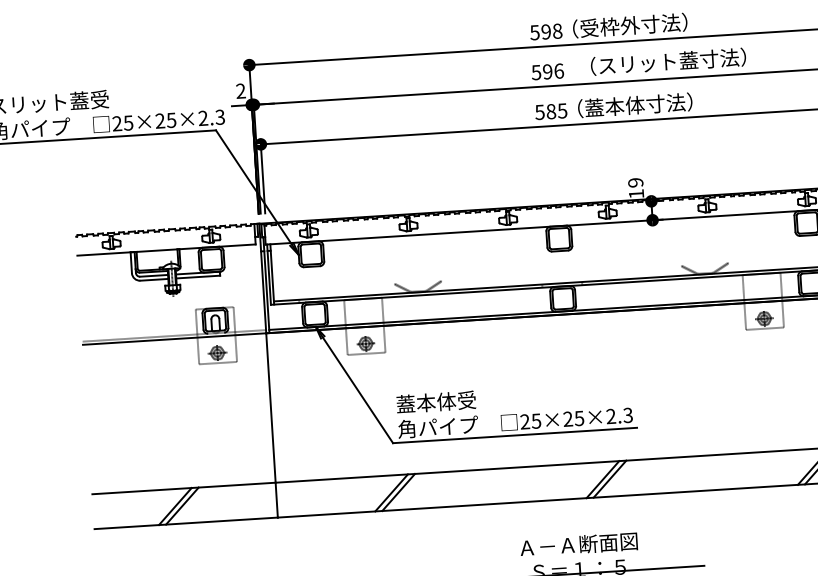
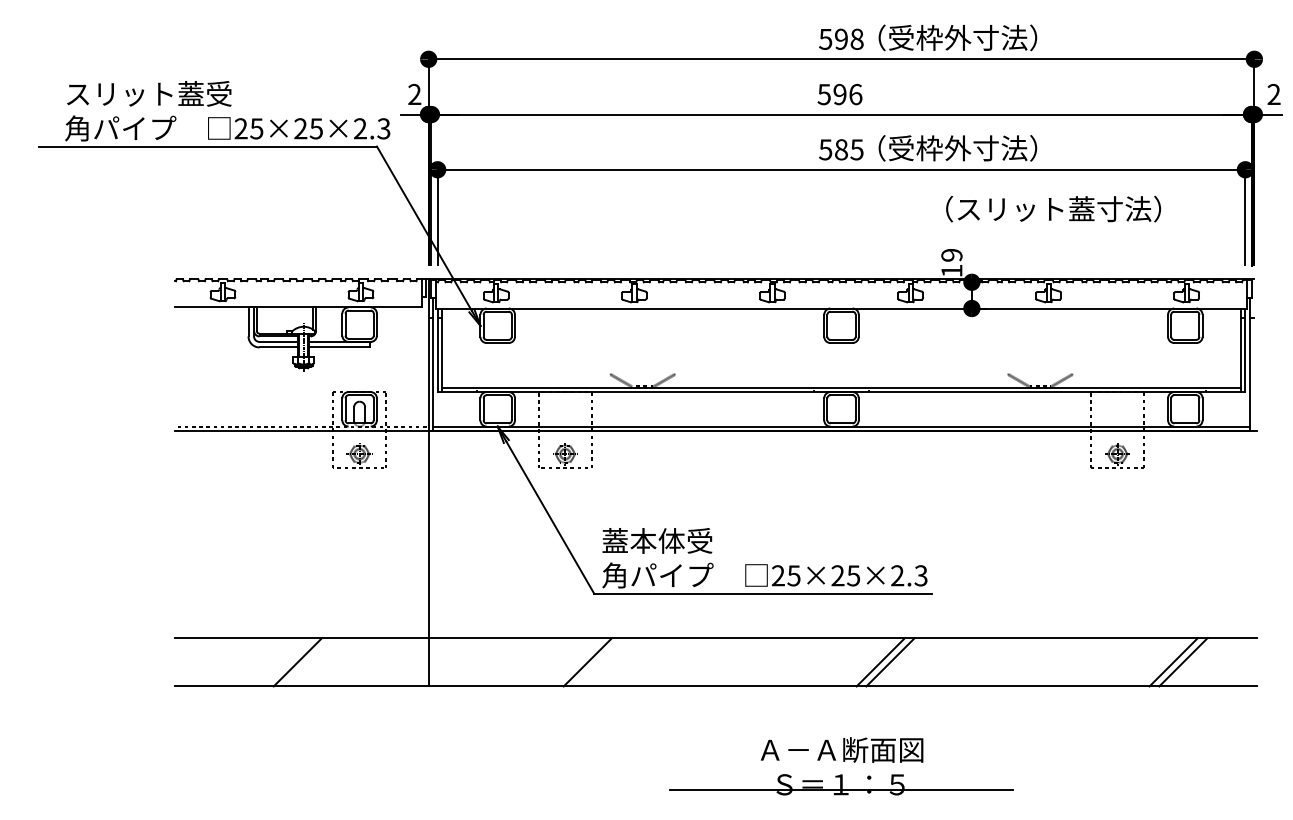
text: (668, 61) -> (1053, 208), moved
text: (614, 106) -> (929, 148), （蓋本体寸法） -> （受枠外寸法）
line: (398, 492) -> (597, 662), removed
line: (174, 506) -> (287, 662), removed

